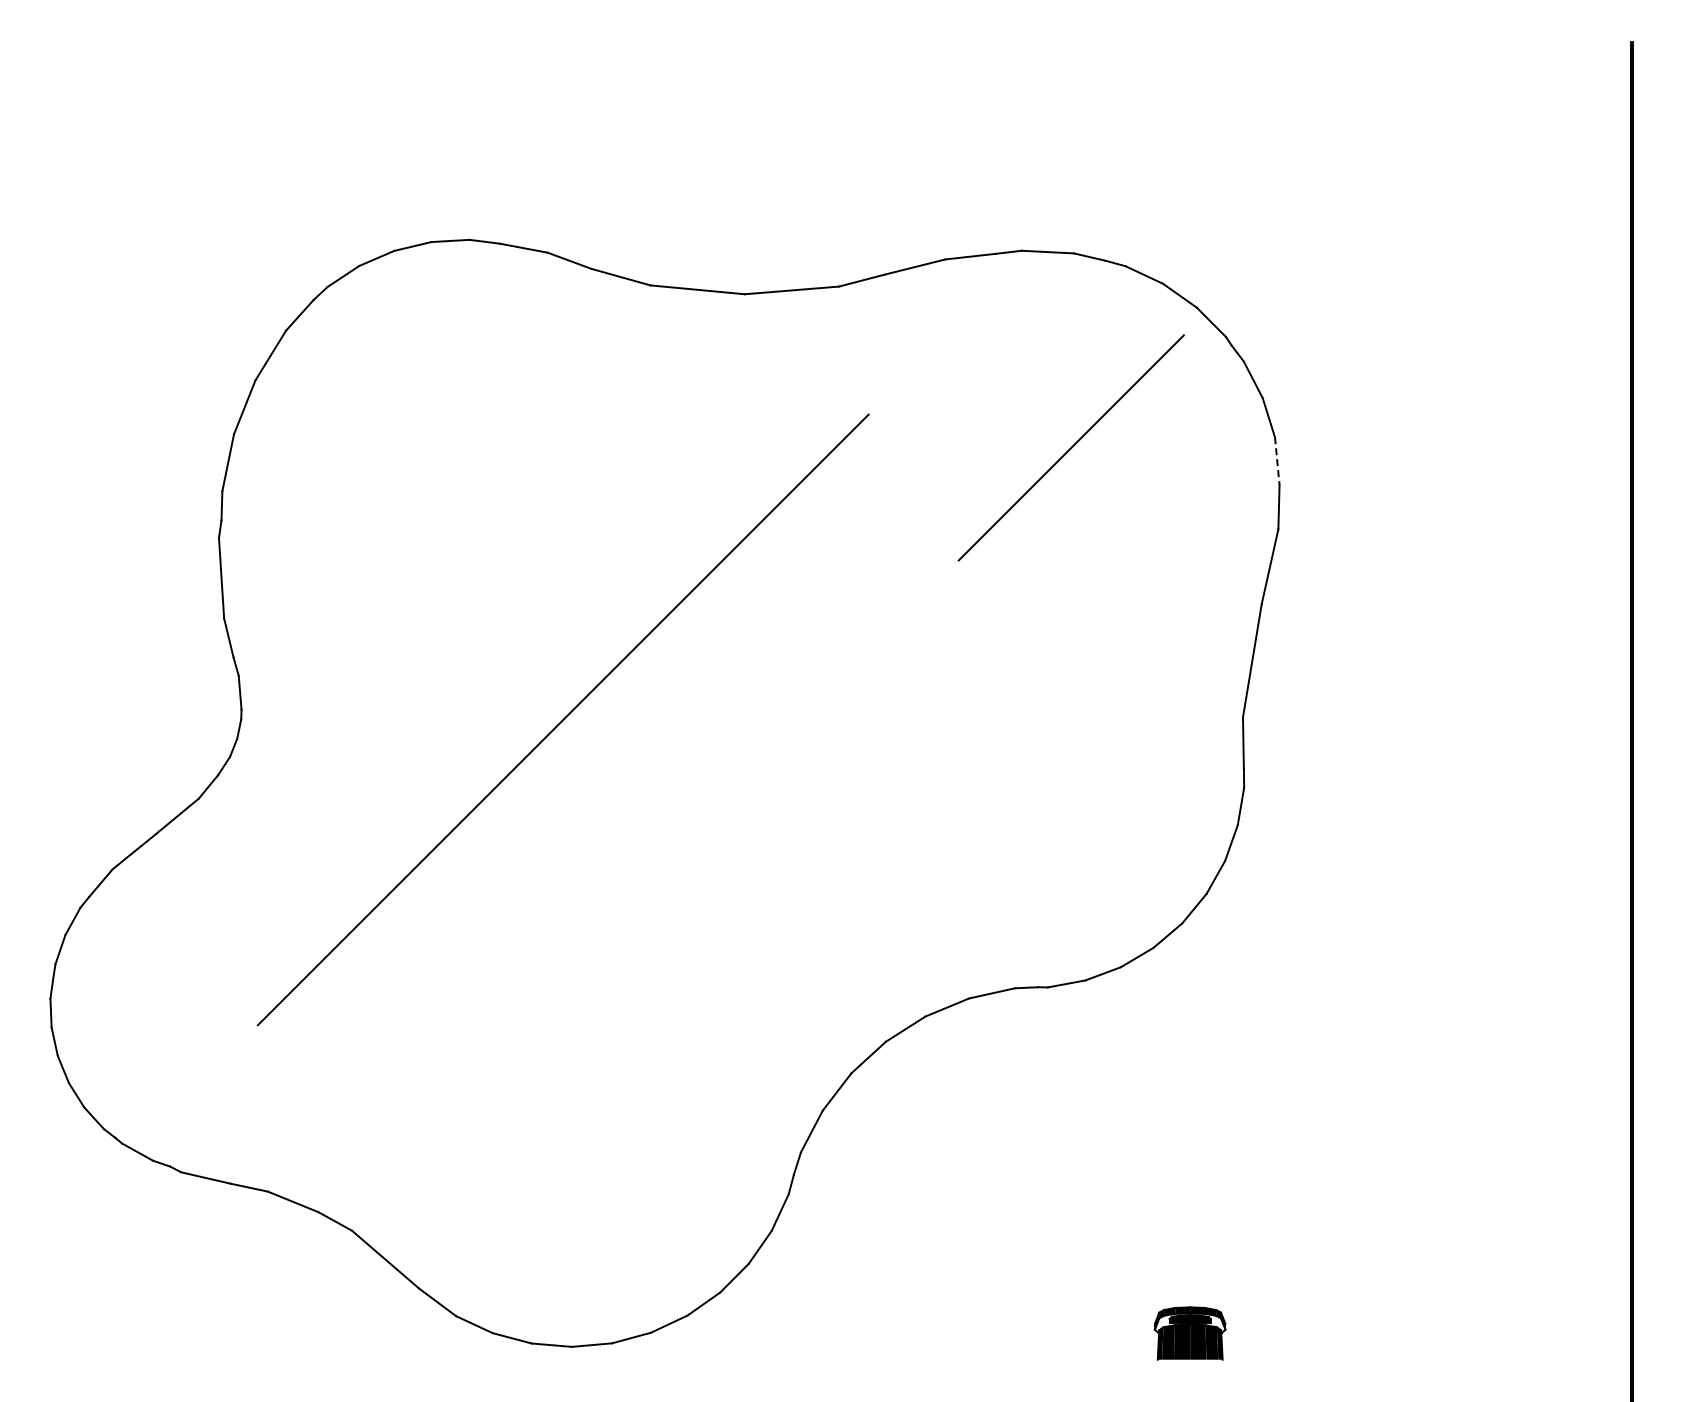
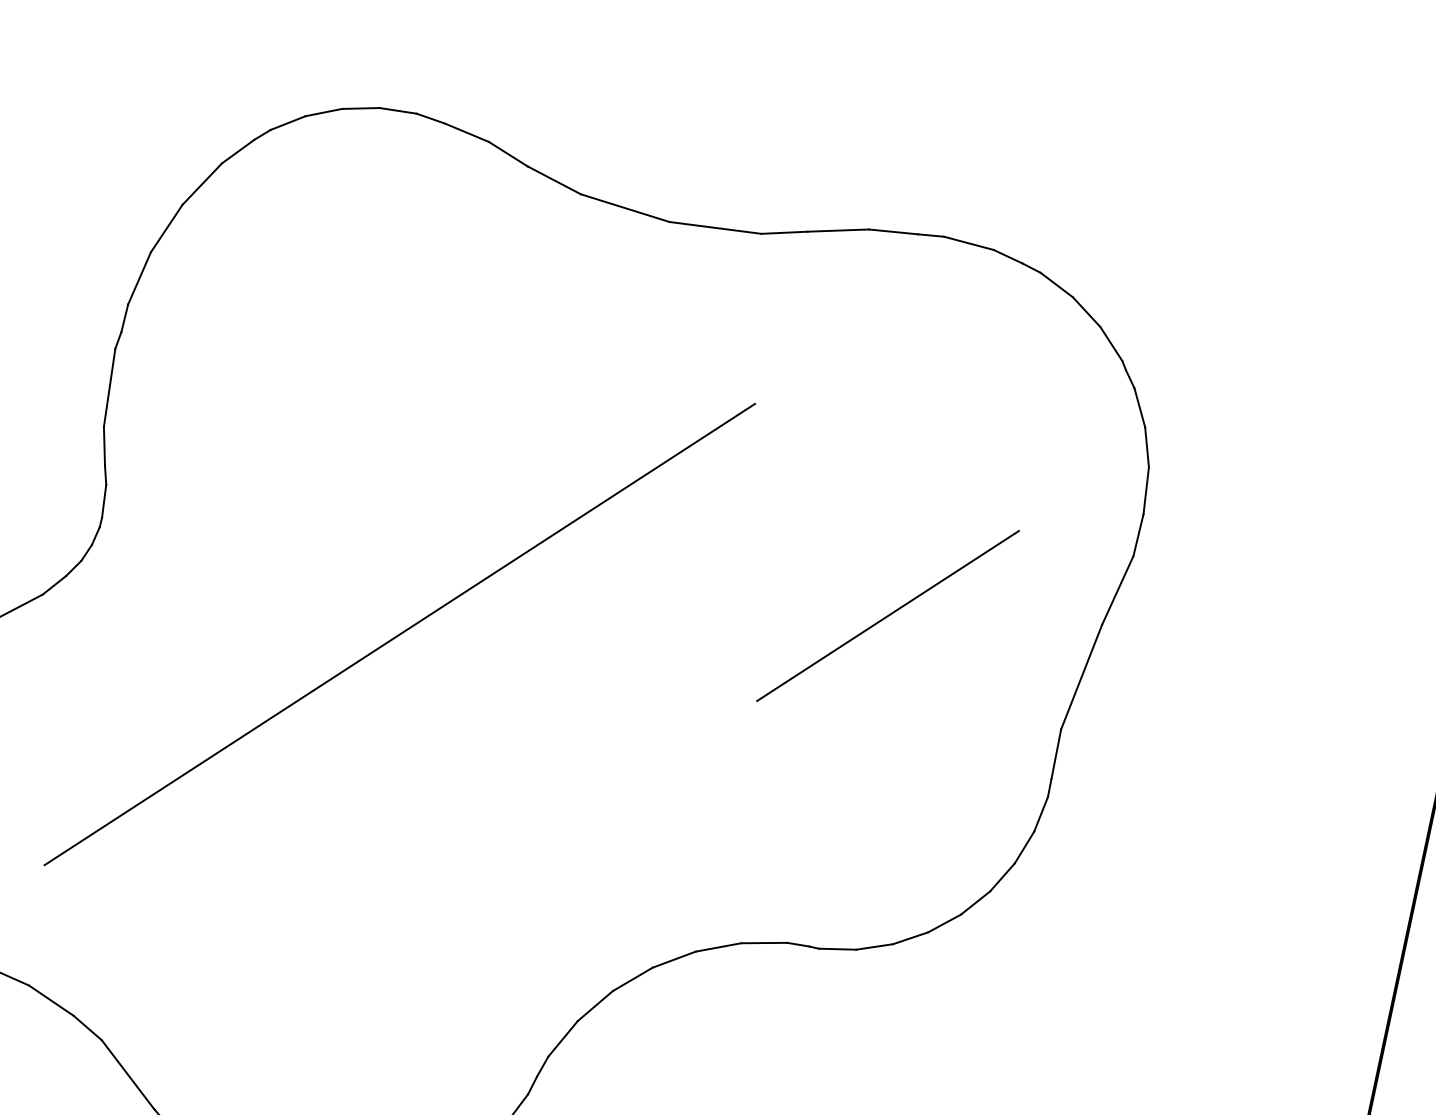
line: (1070, 447) -> (887, 615), moved
line: (1277, 461) -> (1146, 491), dashed -> solid
line: (562, 719) -> (399, 633), moved

